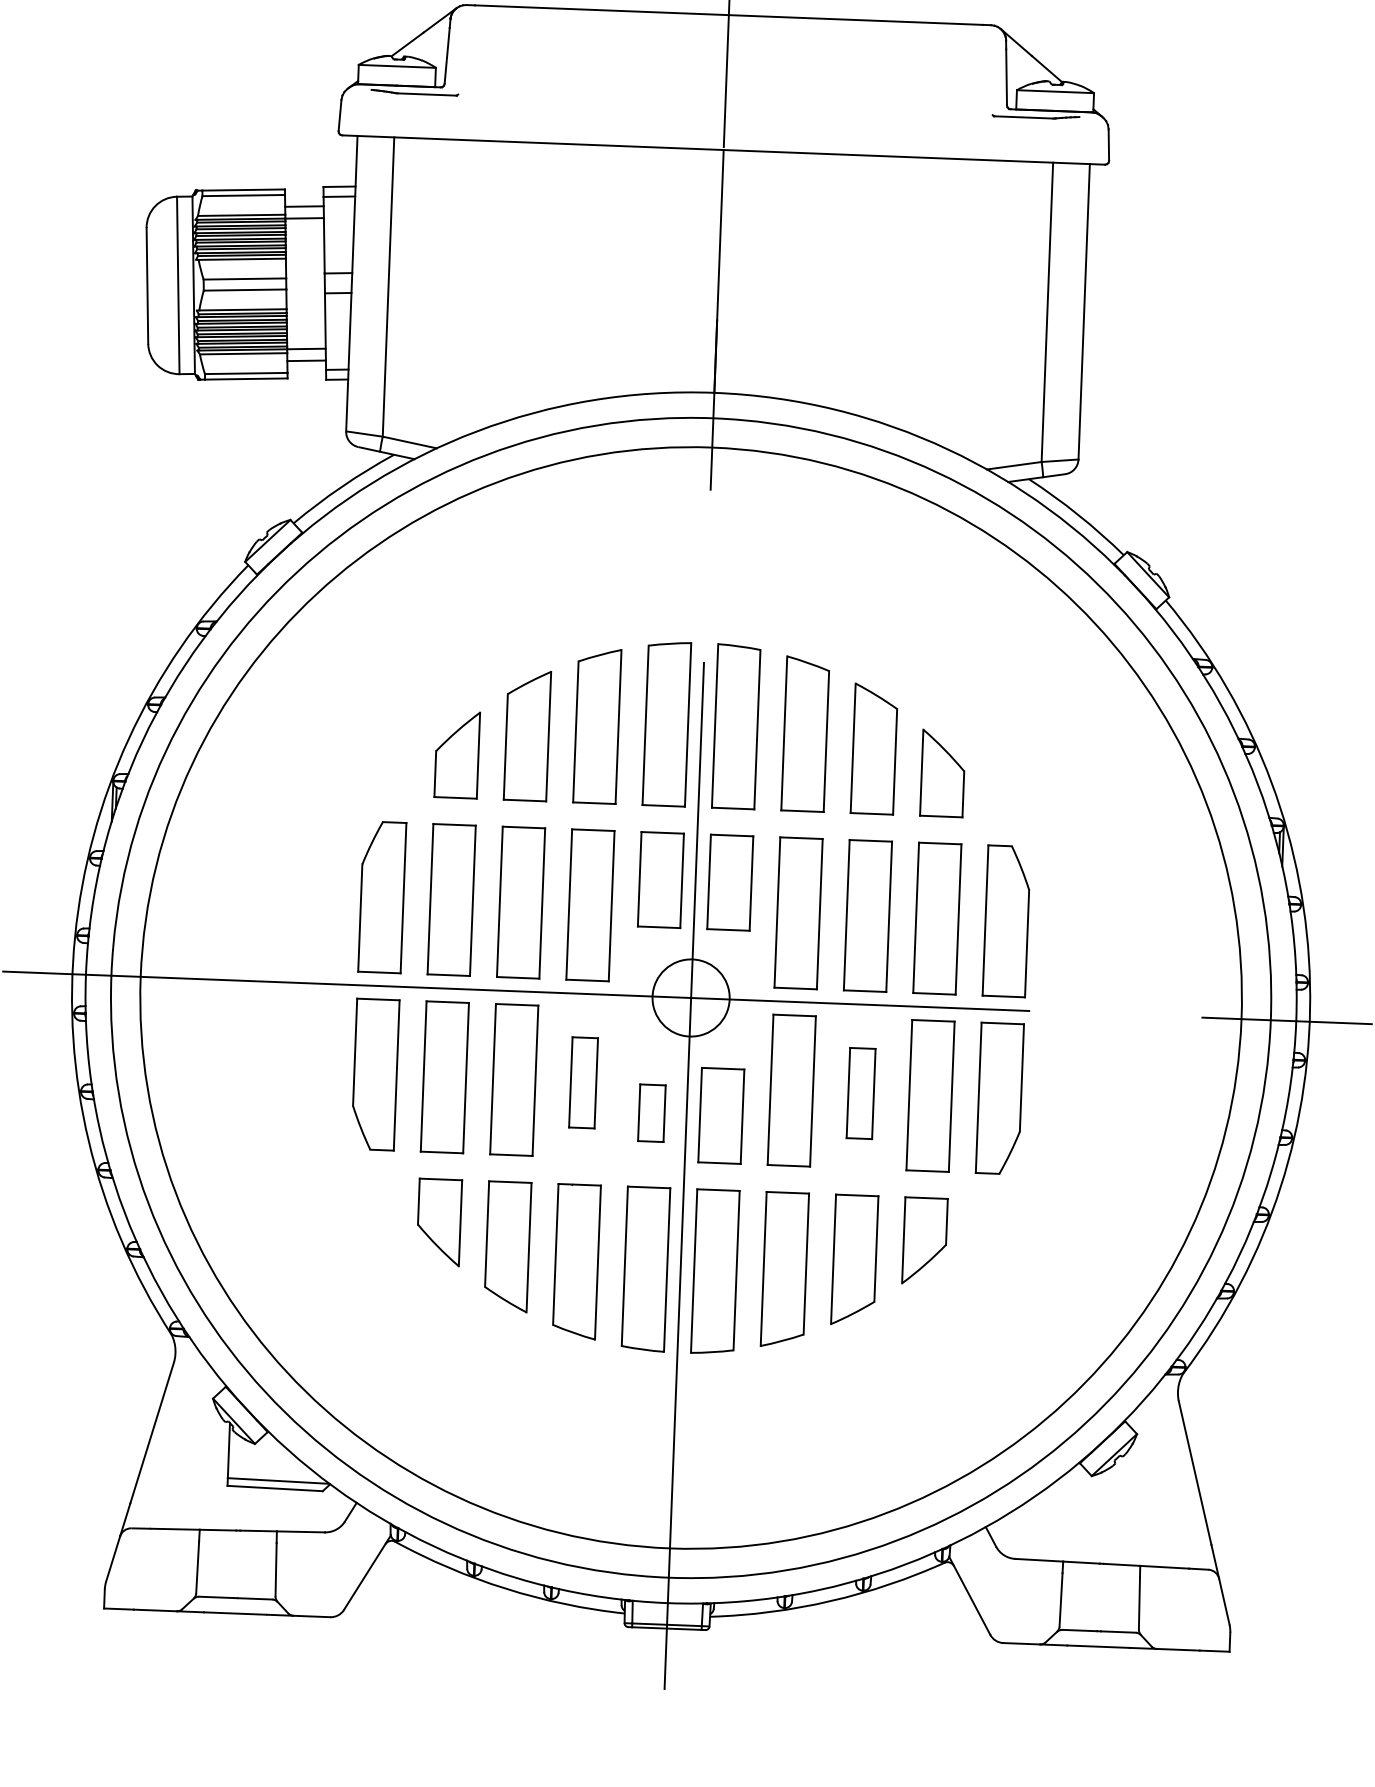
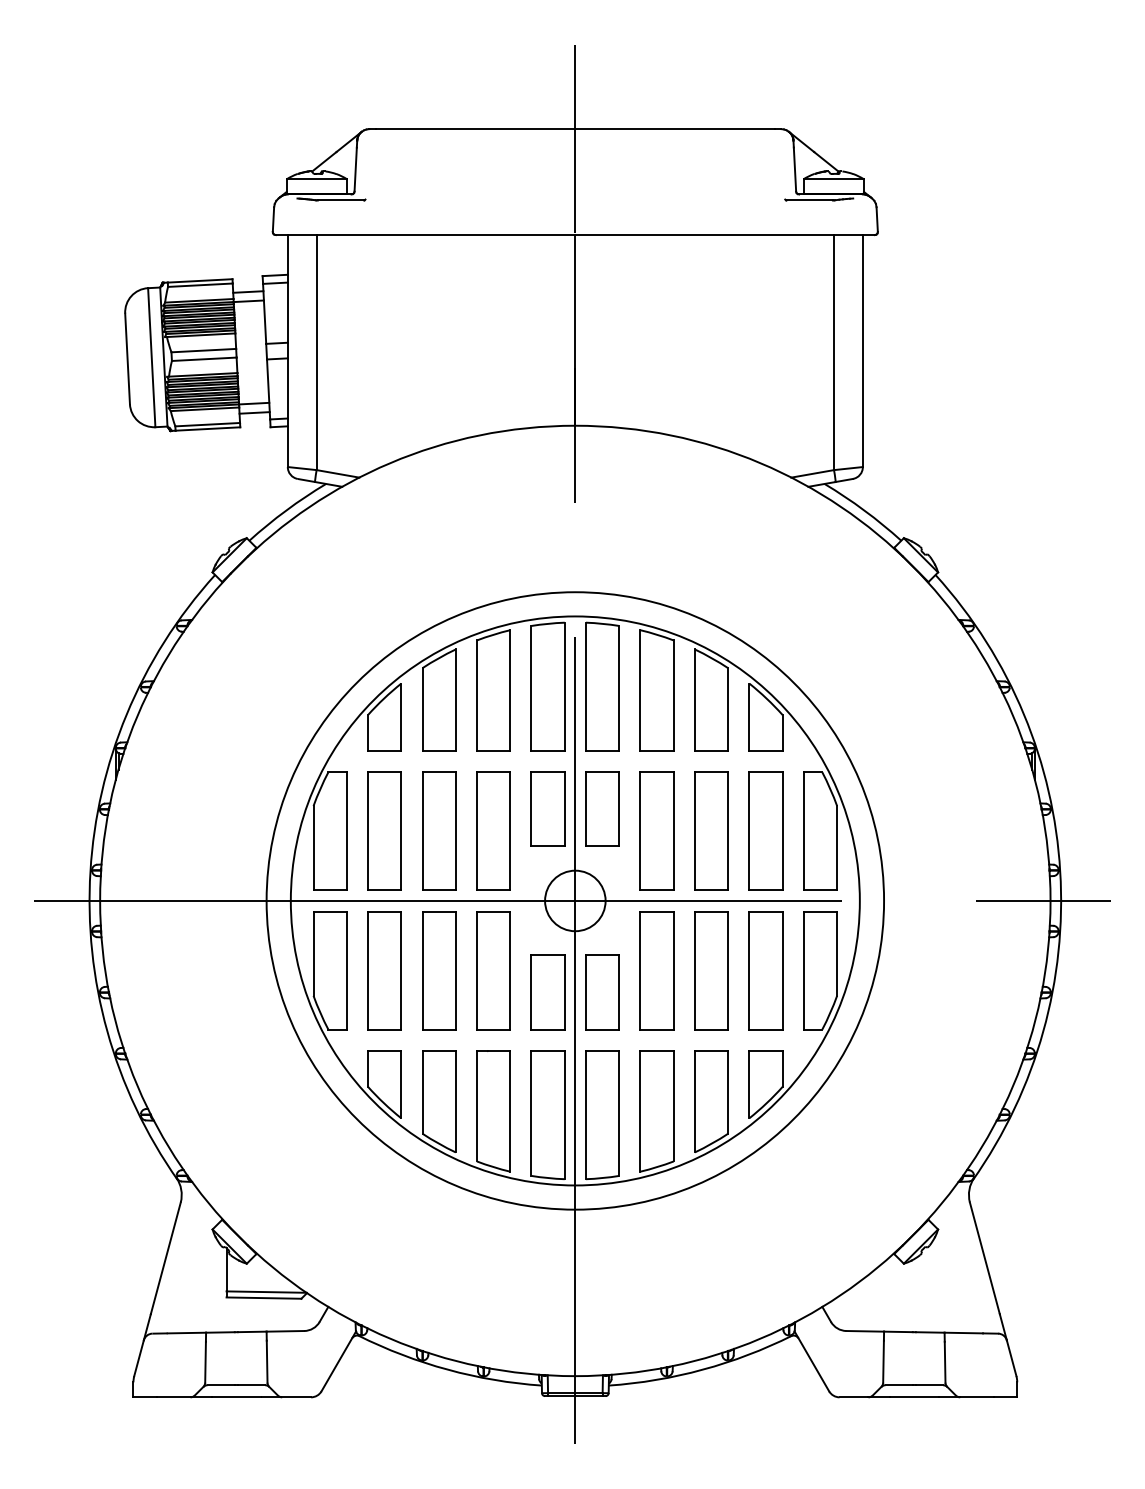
circle: (690, 997) -> (574, 900), size x0.62
circle: (691, 997) -> (575, 900), size x0.71
part: (583, 1082) -> (493, 970), size x1.67
part: (861, 1093) -> (711, 970), size x1.67
part: (651, 1113) -> (547, 992), size x1.67

